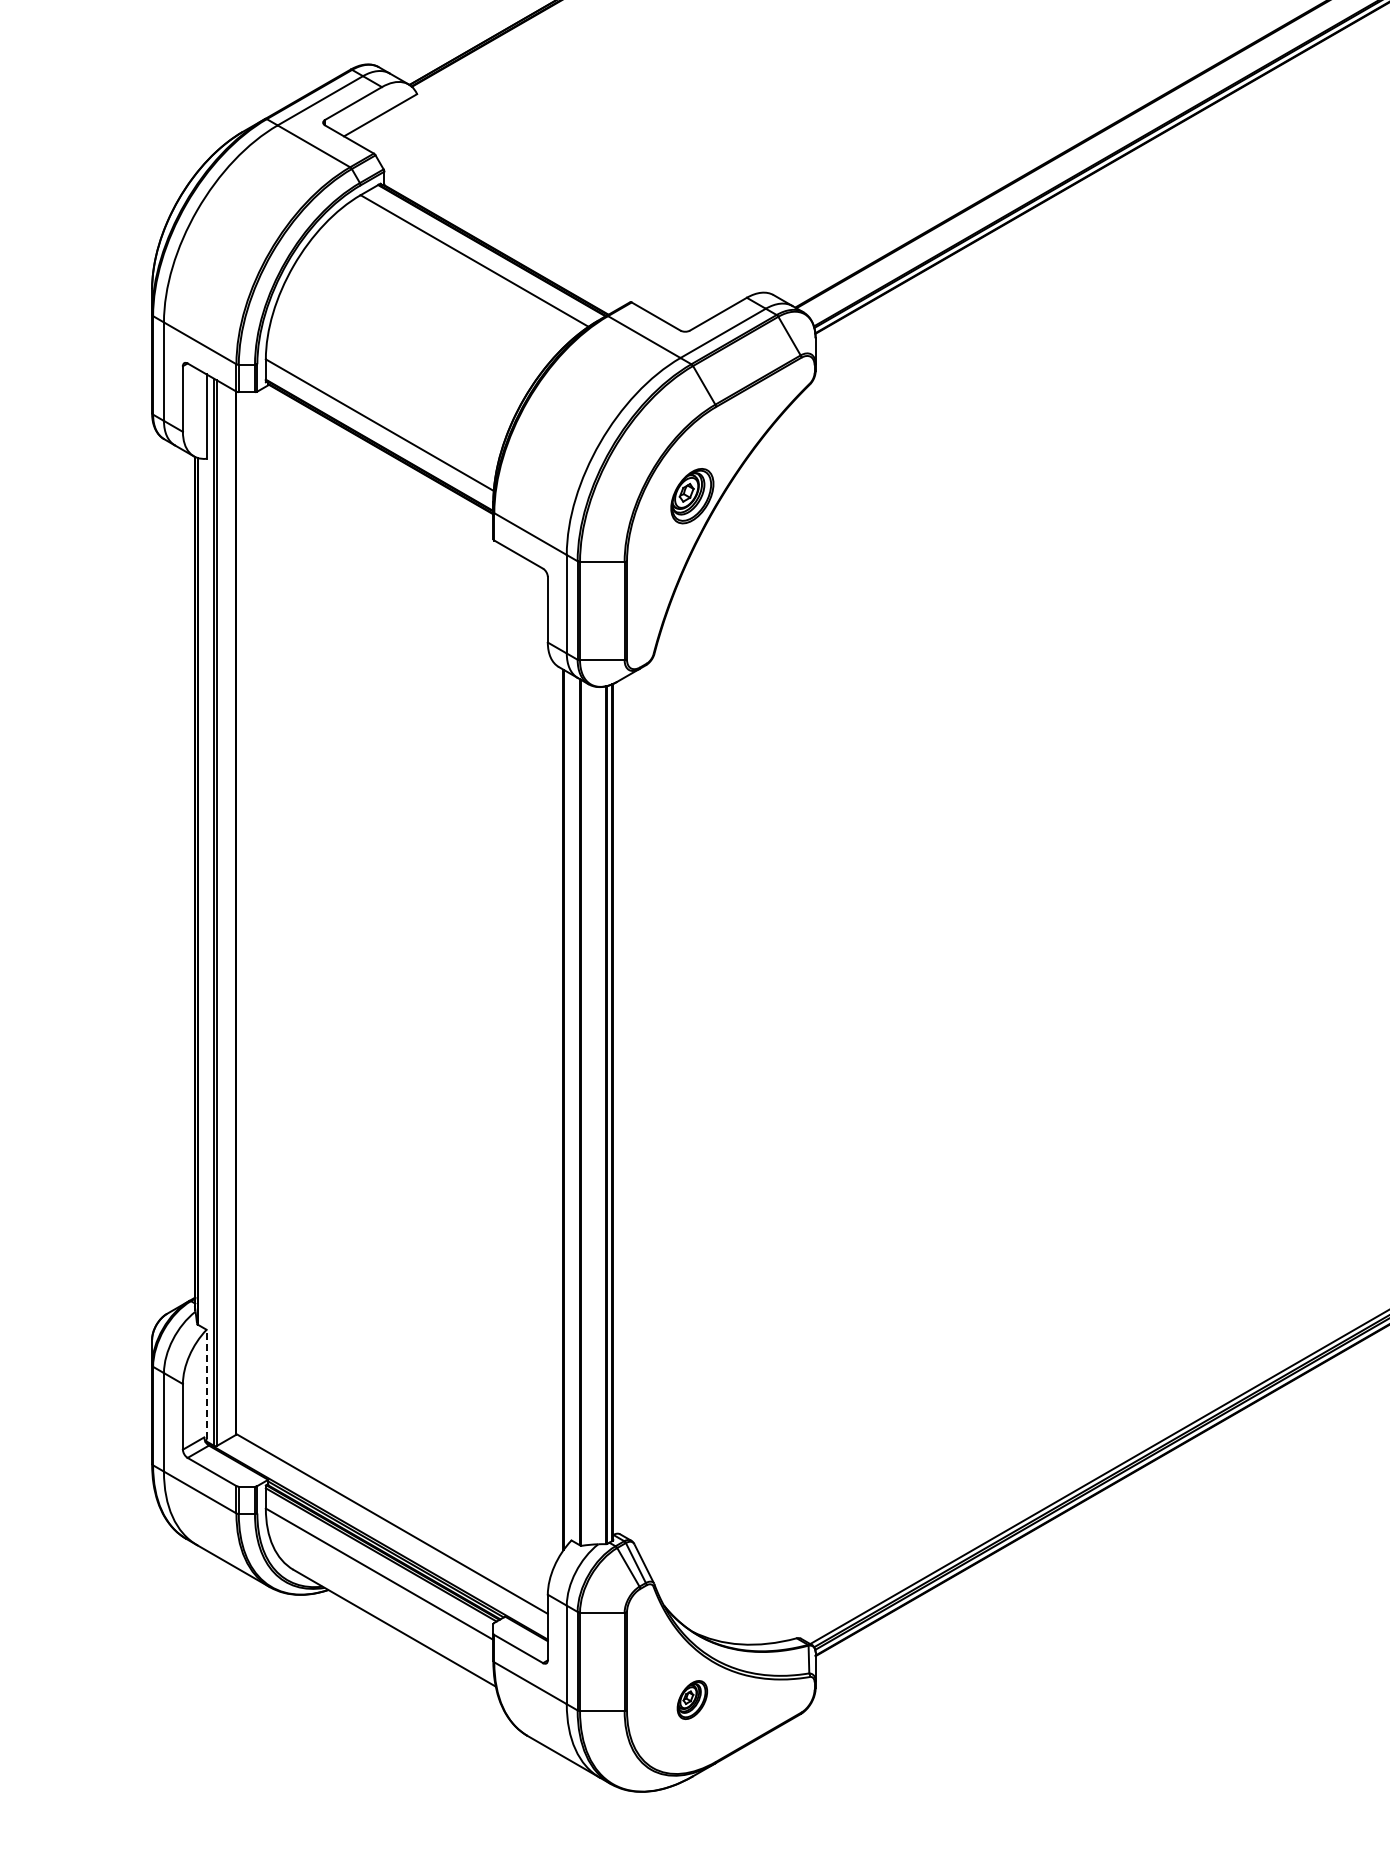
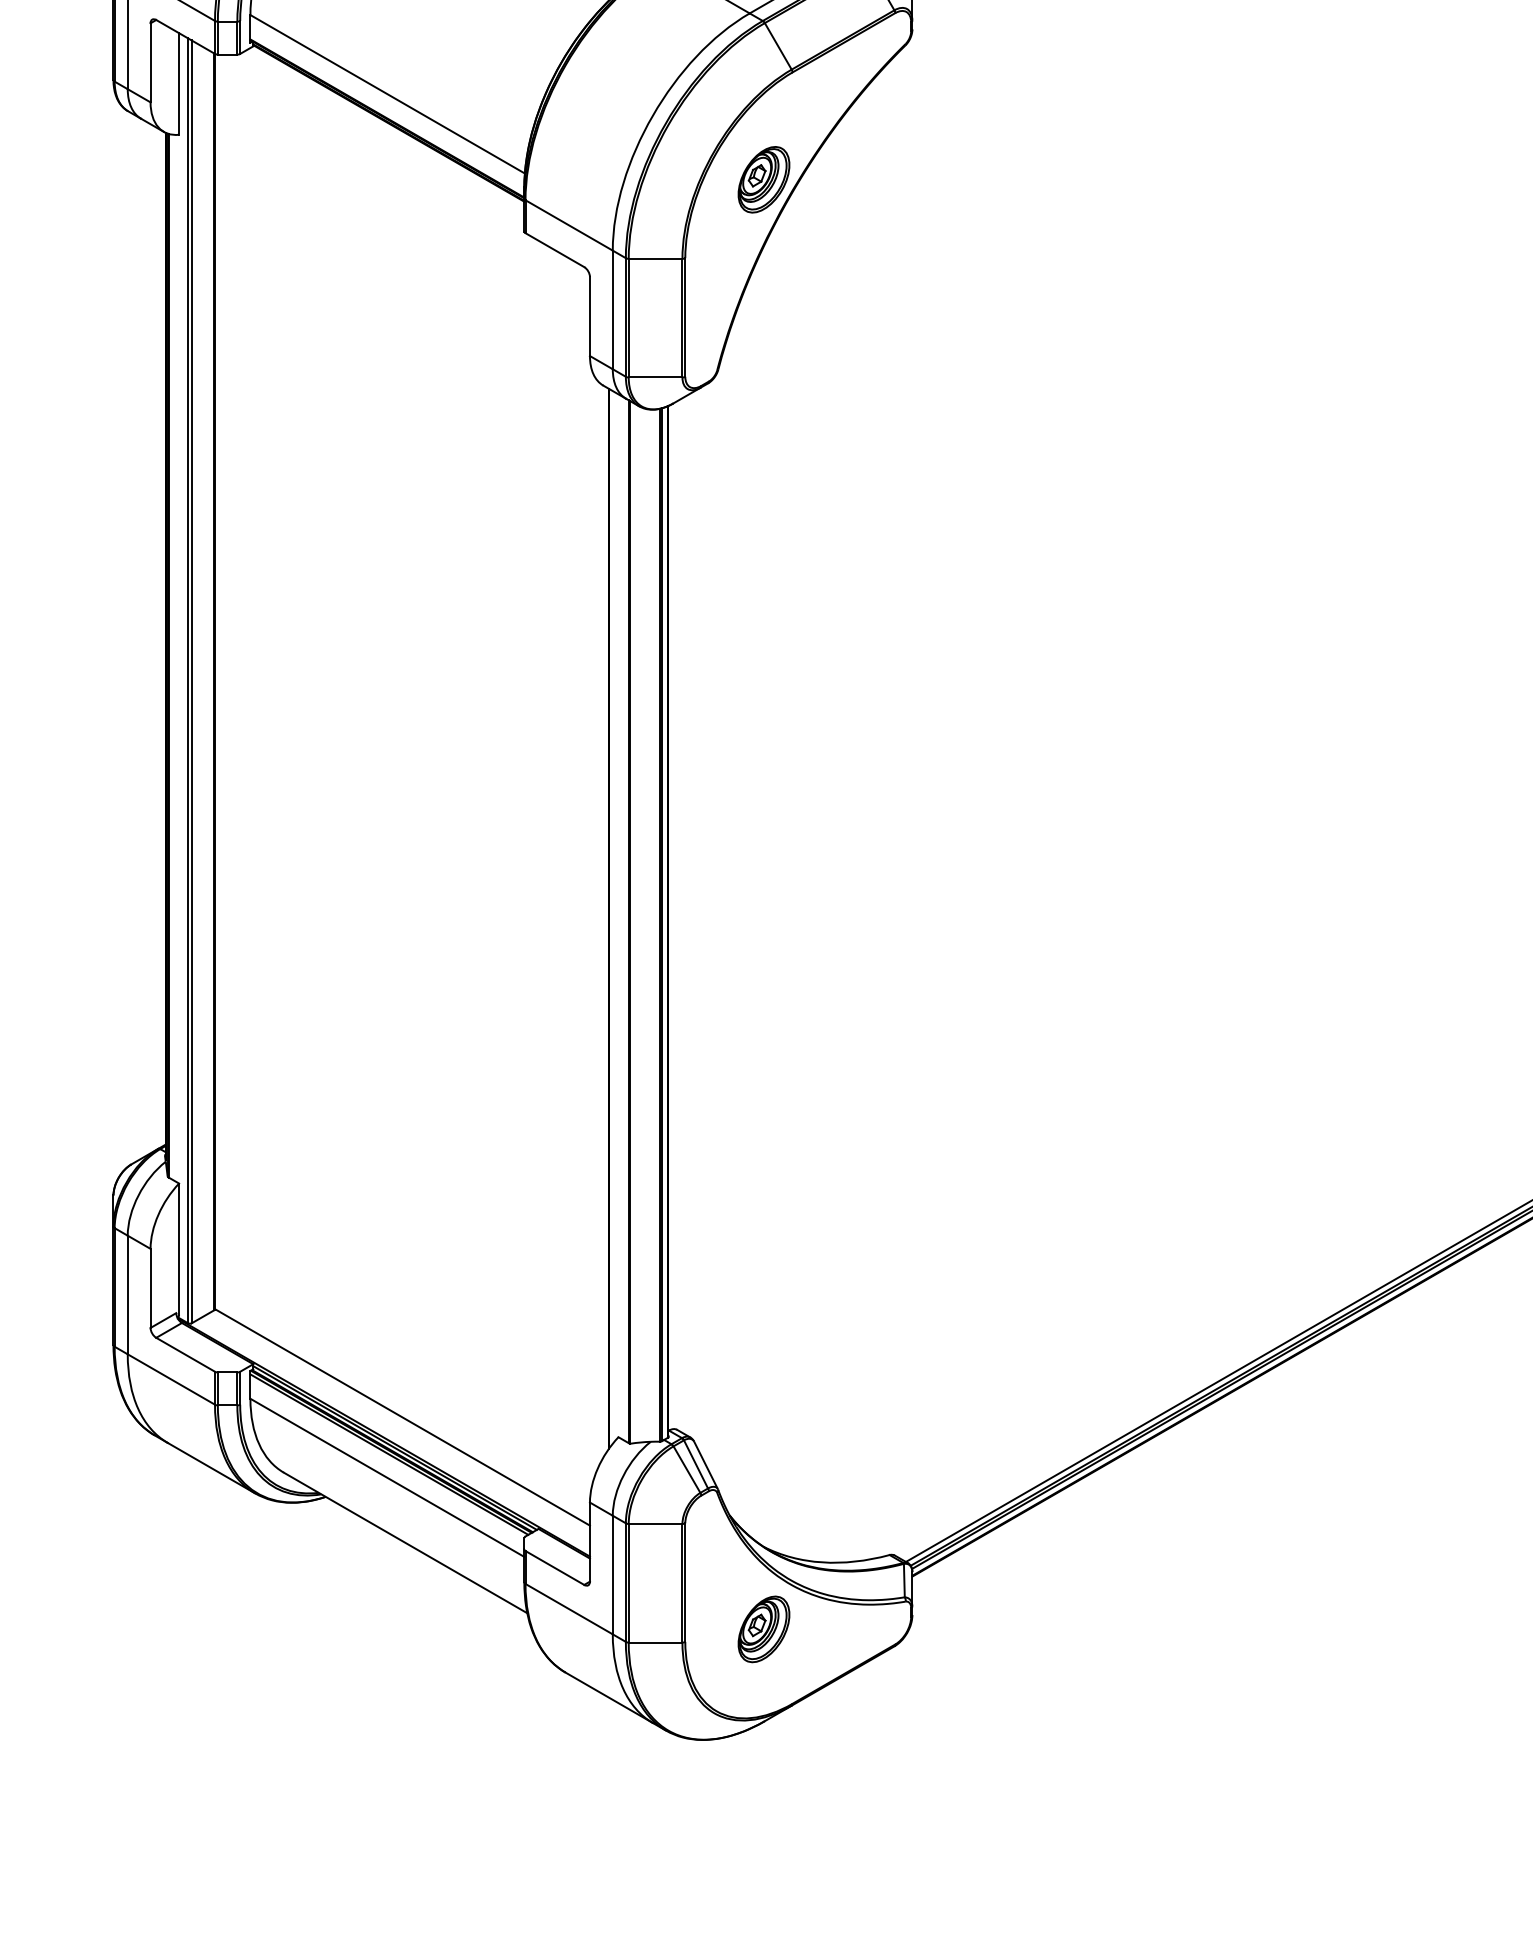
line: (206, 1383) -> (178, 1248), dashed -> solid
part: (692, 1699) -> (764, 1628), size x1.43

